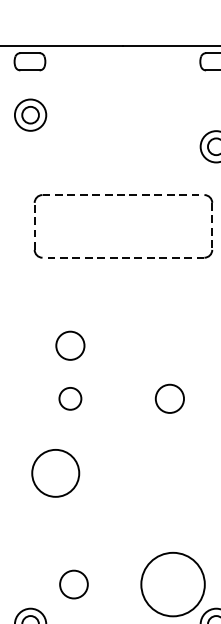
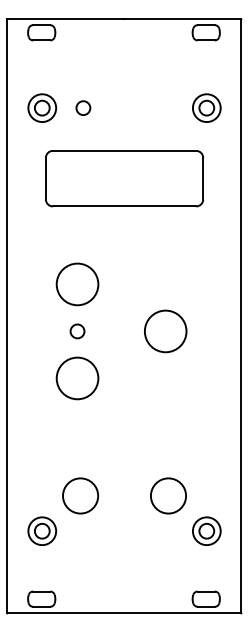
part: (29, 114) -> (41, 107), moved
circle: (77, 146) -> (83, 107), added
line: (123, 194) -> (124, 150), dashed -> solid
line: (34, 226) -> (45, 178), dashed -> solid
line: (212, 226) -> (203, 178), dashed -> solid
line: (123, 257) -> (124, 206), dashed -> solid
circle: (70, 345) -> (77, 284), size x1.67
circle: (70, 398) -> (77, 331), size x0.71
circle: (169, 398) -> (165, 331), size x1.67
circle: (55, 473) -> (77, 378), moved
circle: (73, 584) -> (80, 495), size x1.43
circle: (173, 584) -> (168, 495), size x0.62

